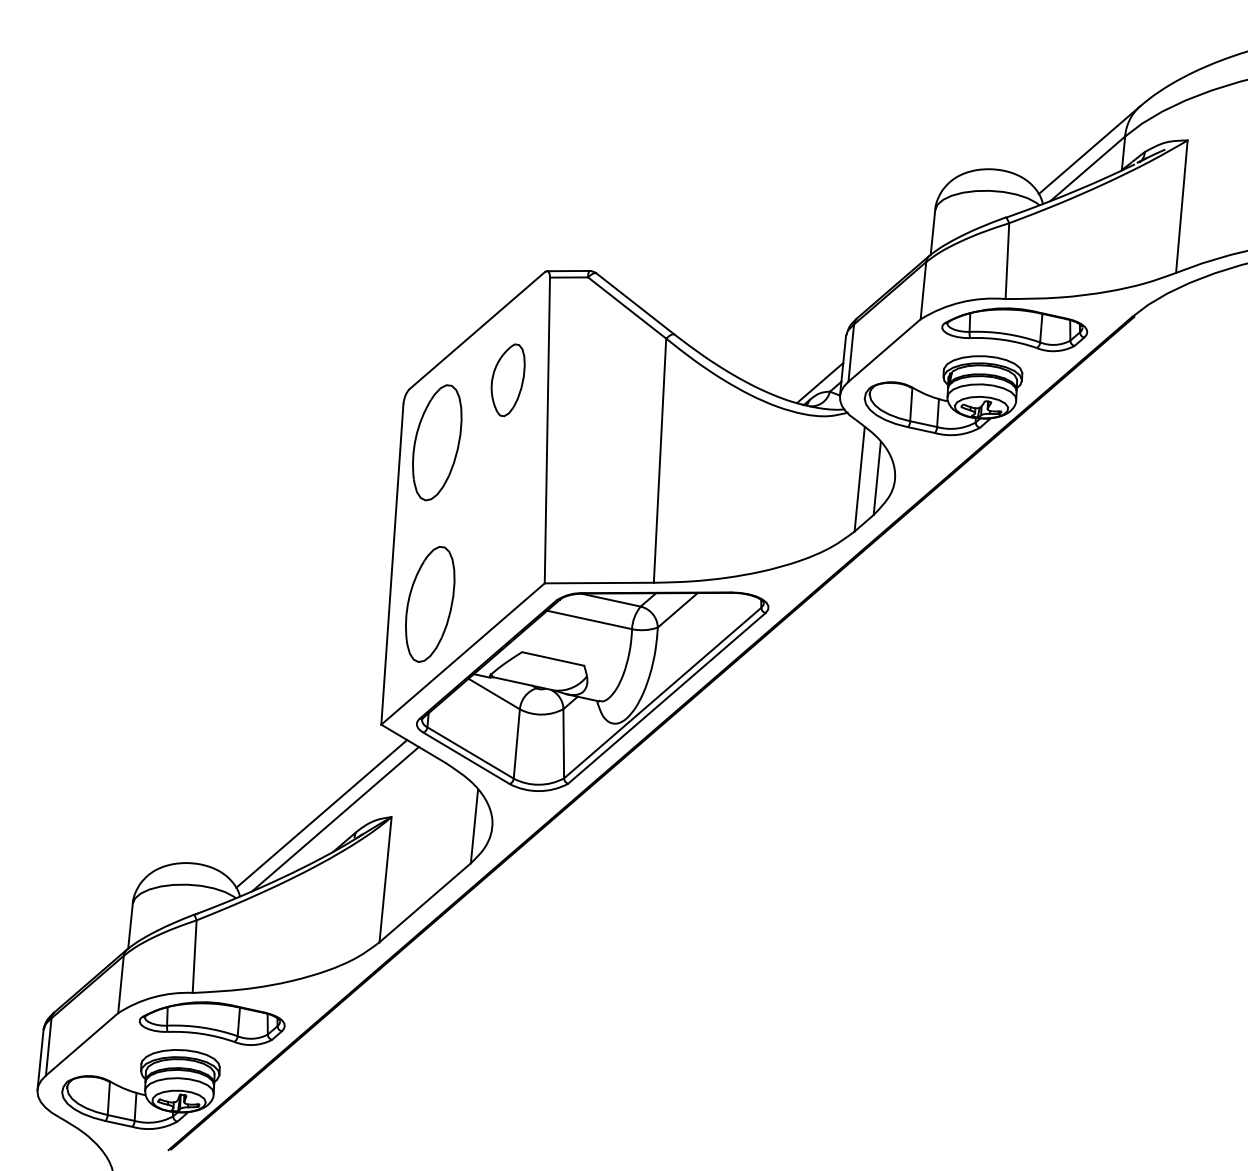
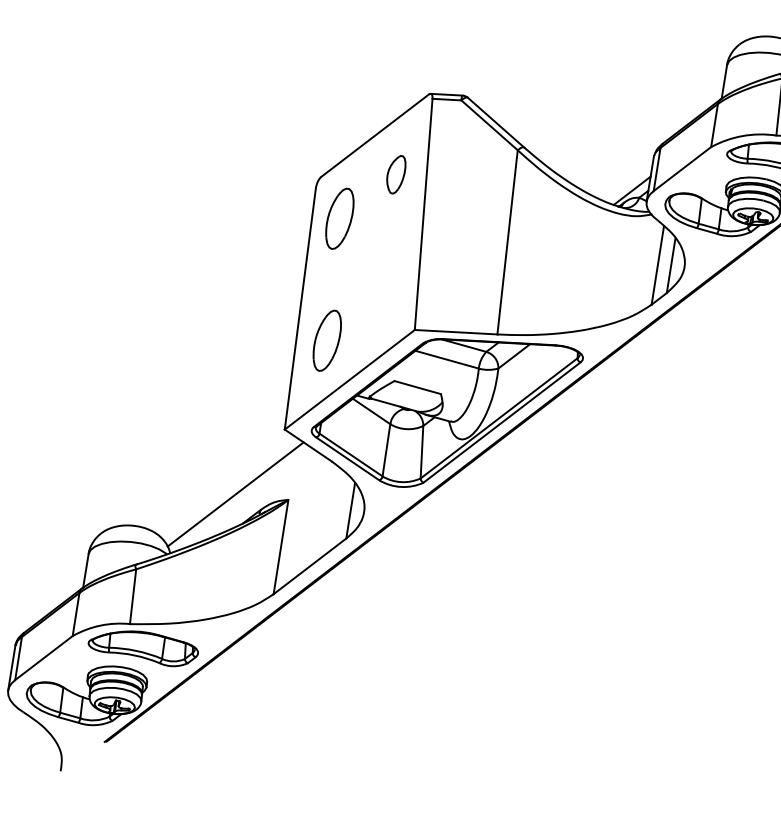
part: (507, 380) -> (395, 174), size x0.7
part: (437, 442) -> (339, 218), size x0.7
part: (430, 604) -> (327, 340), size x0.7
line: (335, 819) -> (245, 499), removed

